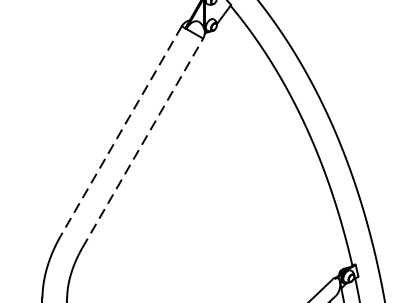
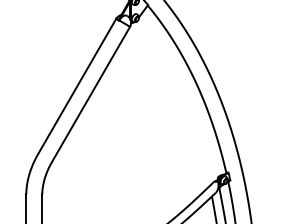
line: (121, 131) -> (77, 86), dashed -> solid
line: (143, 141) -> (91, 93), dashed -> solid

